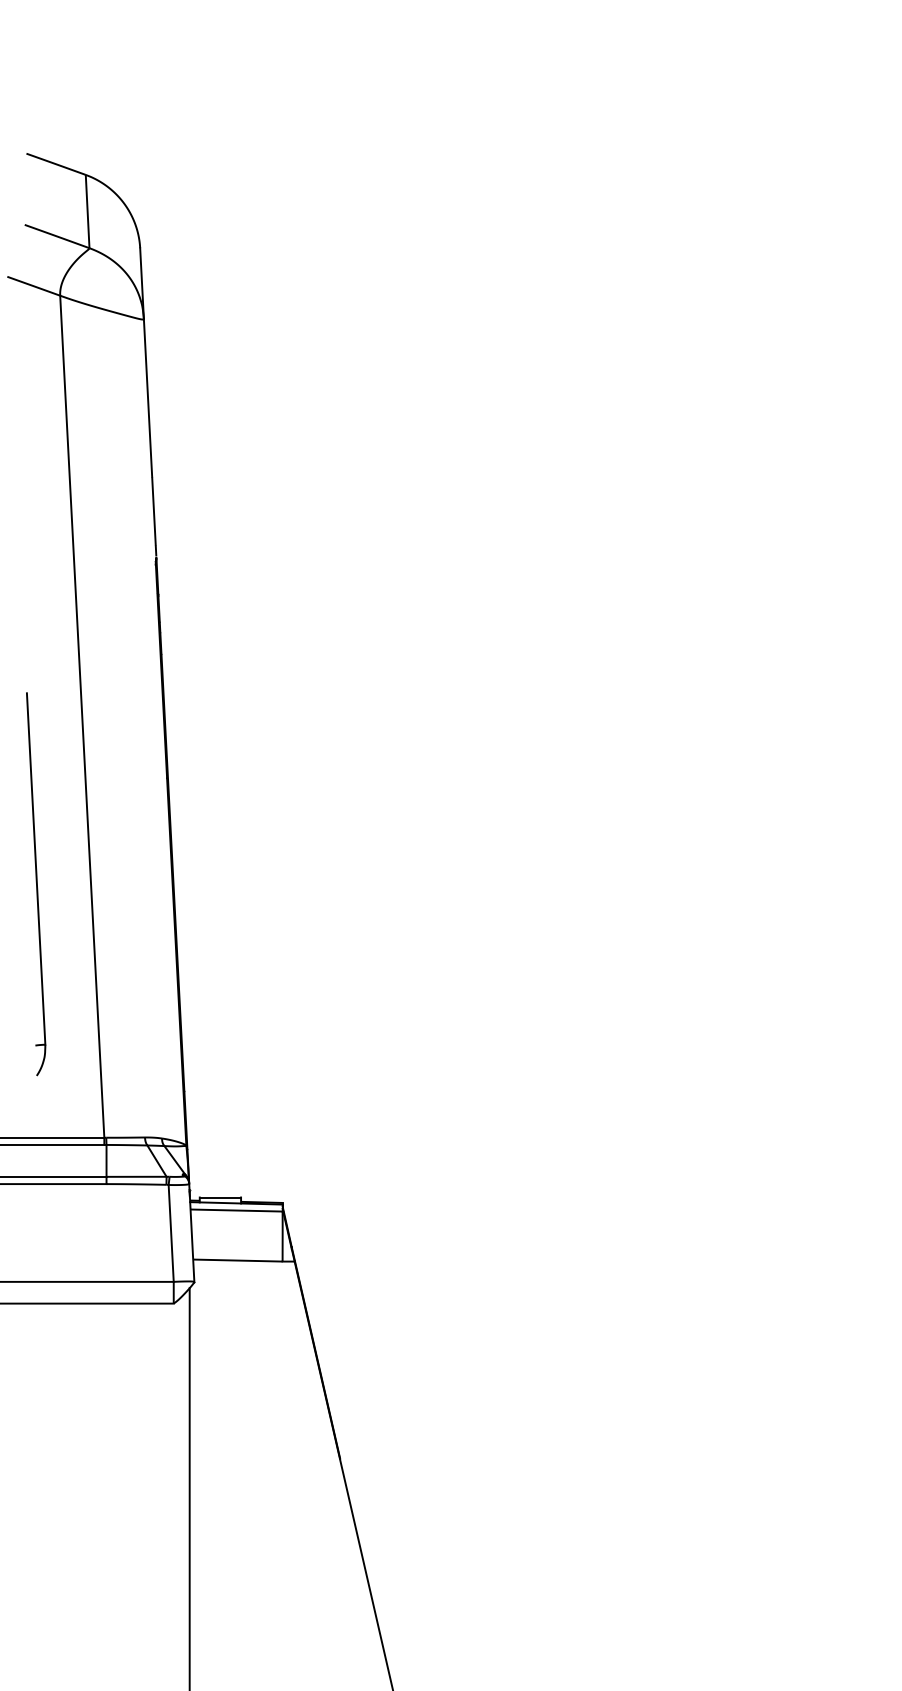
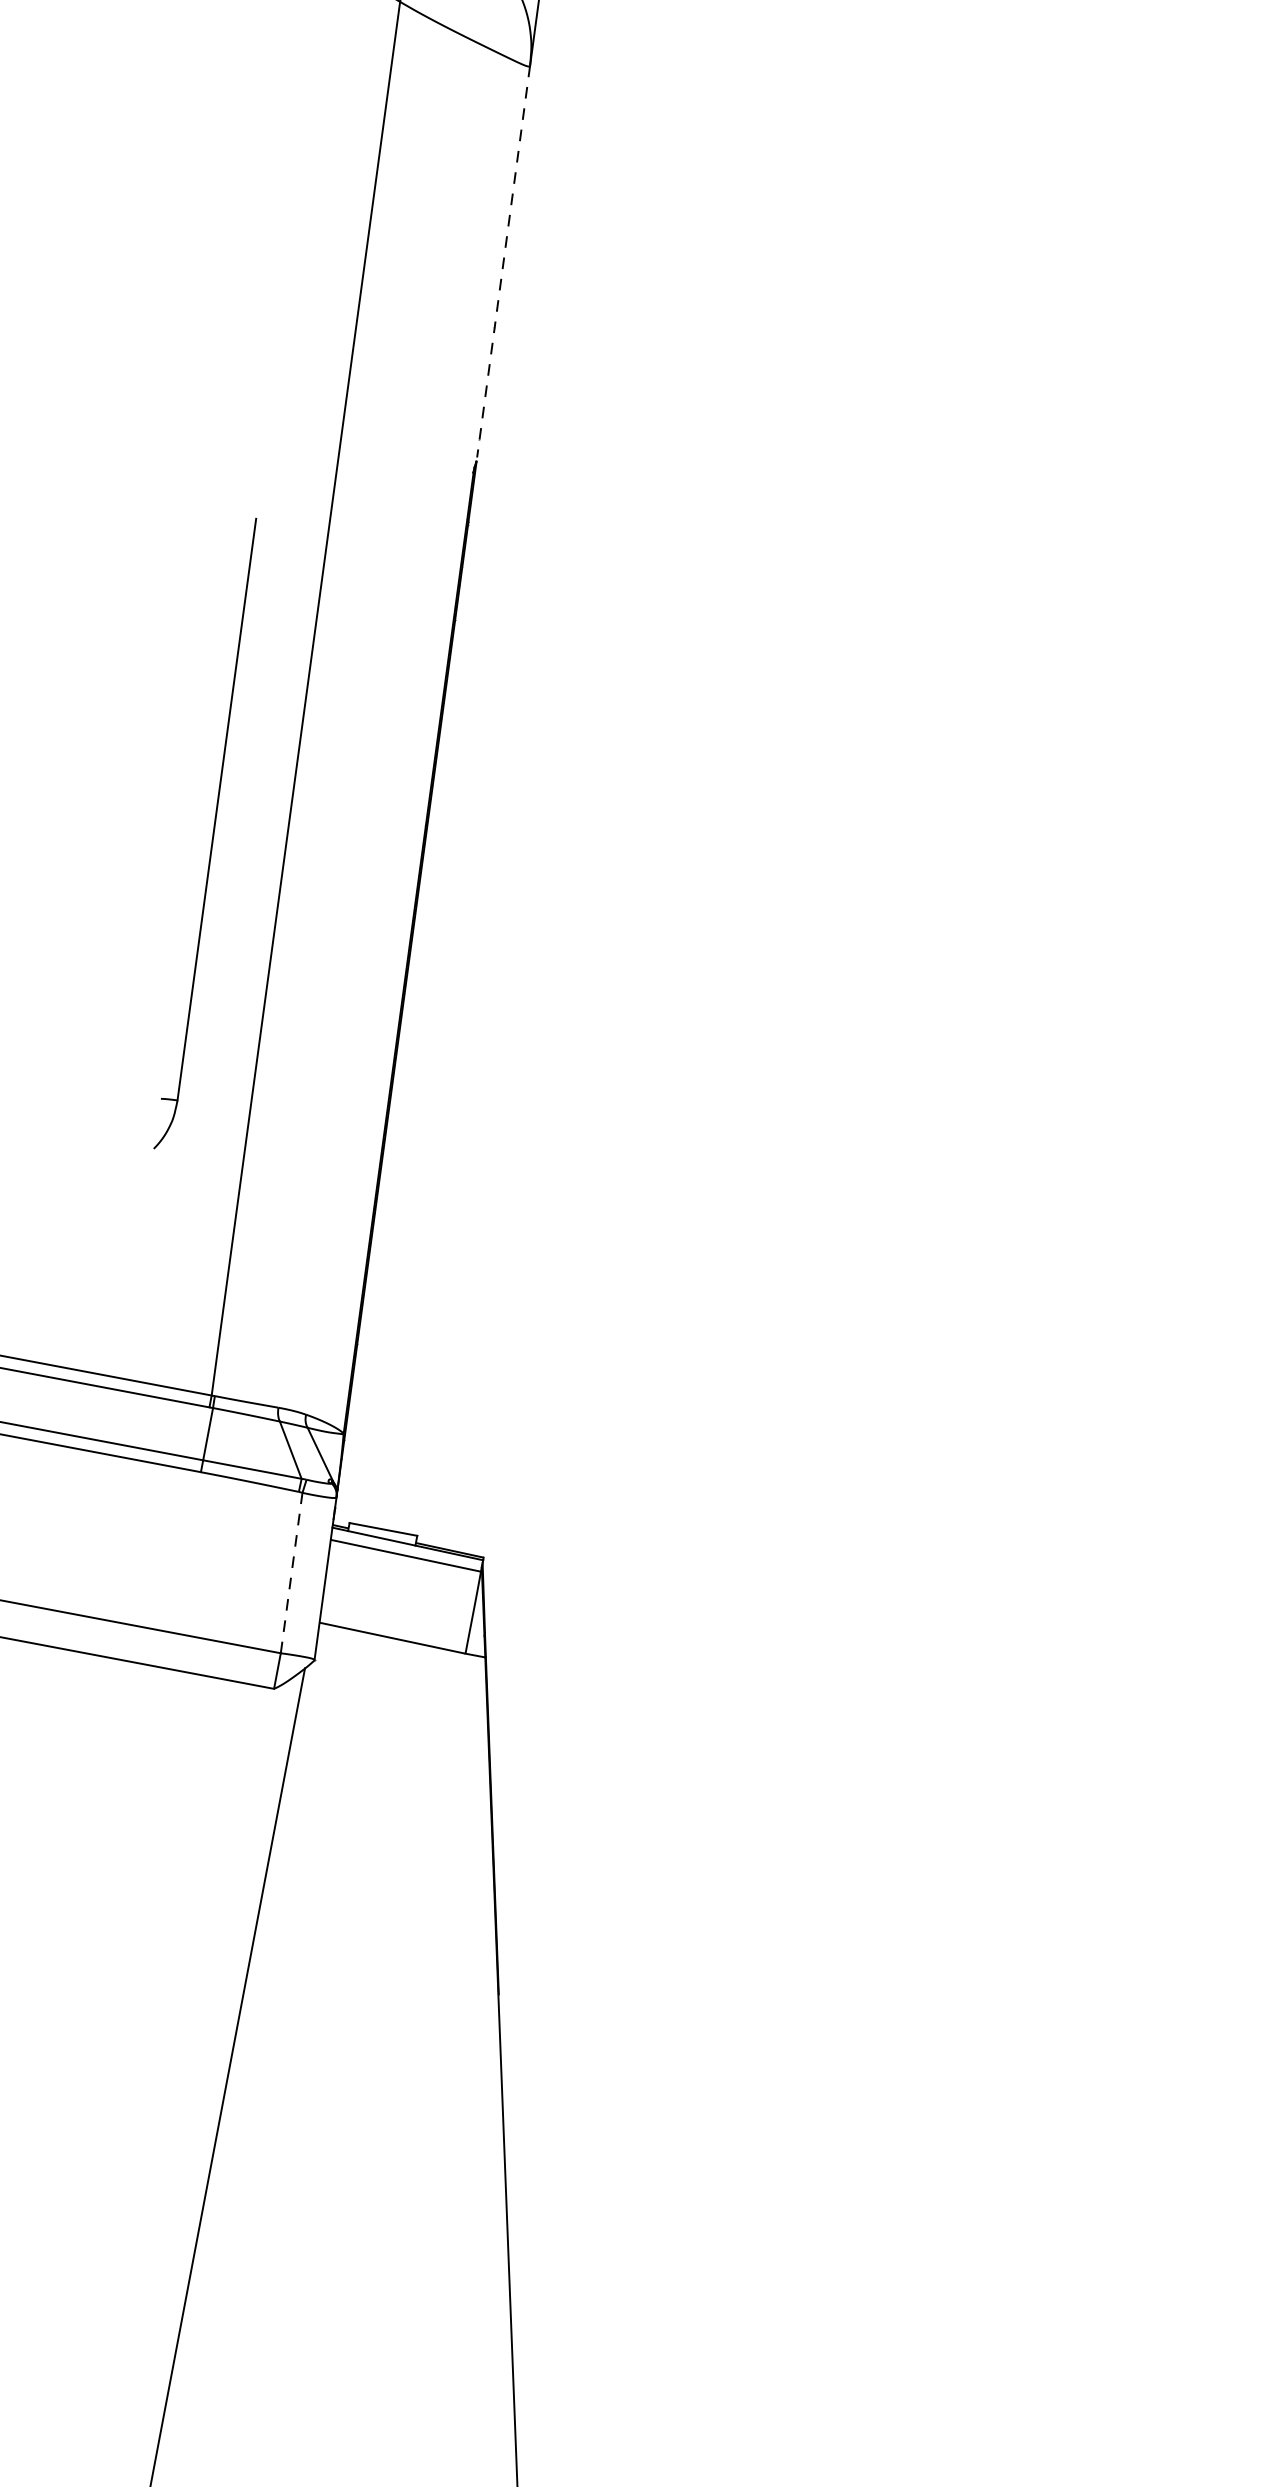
line: (150, 437) -> (504, 262), solid -> dashed
part: (36, 884) -> (212, 835), moved
line: (171, 1233) -> (292, 1573), solid -> dashed

